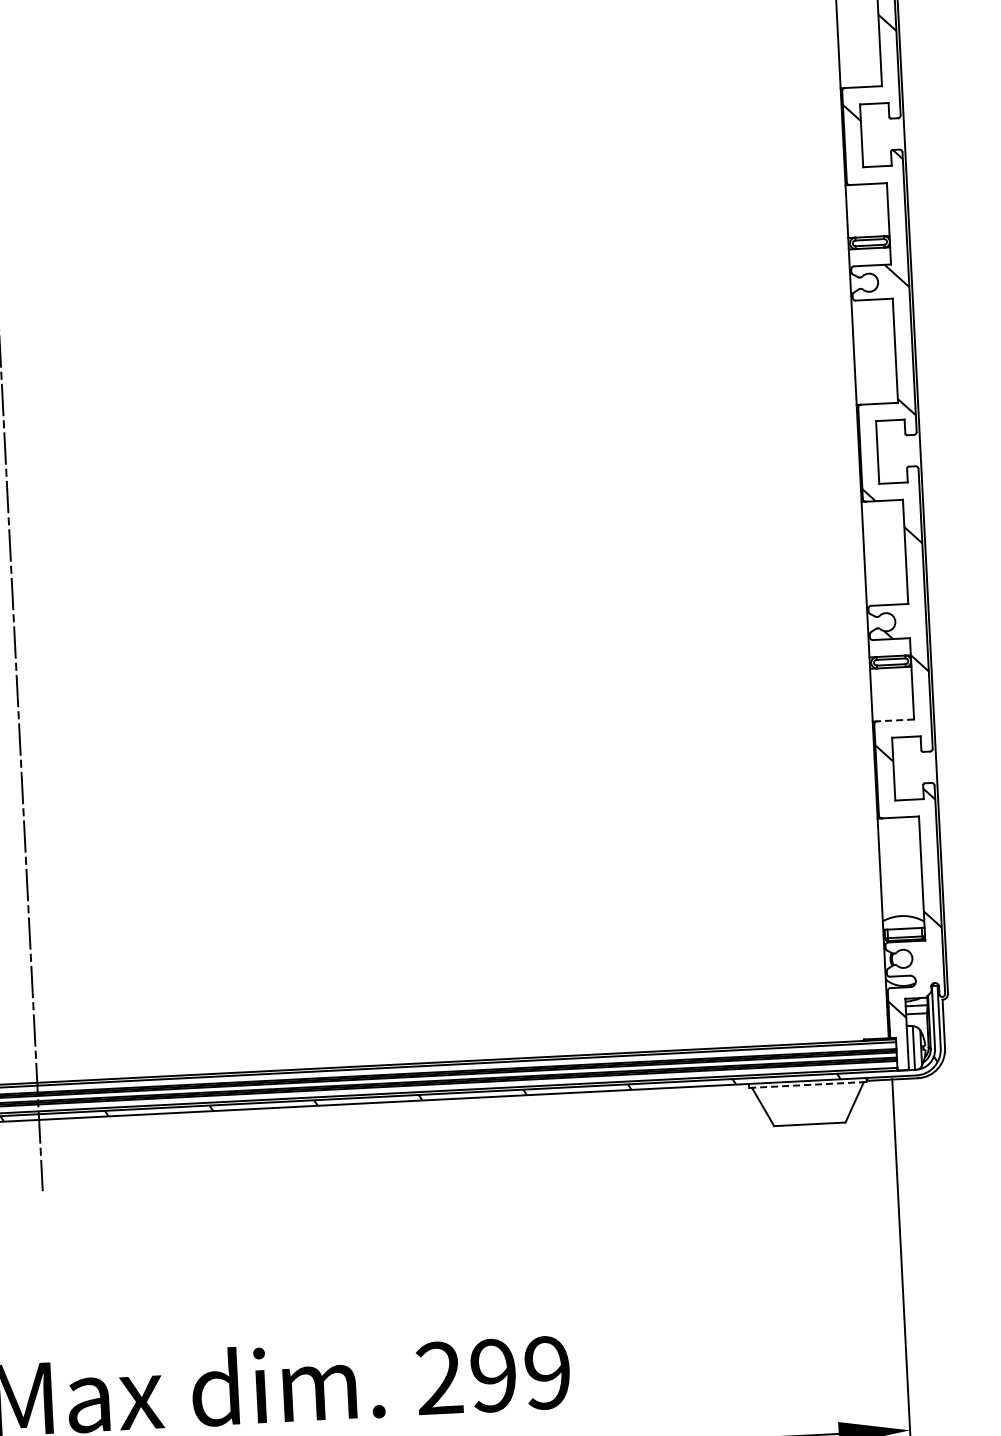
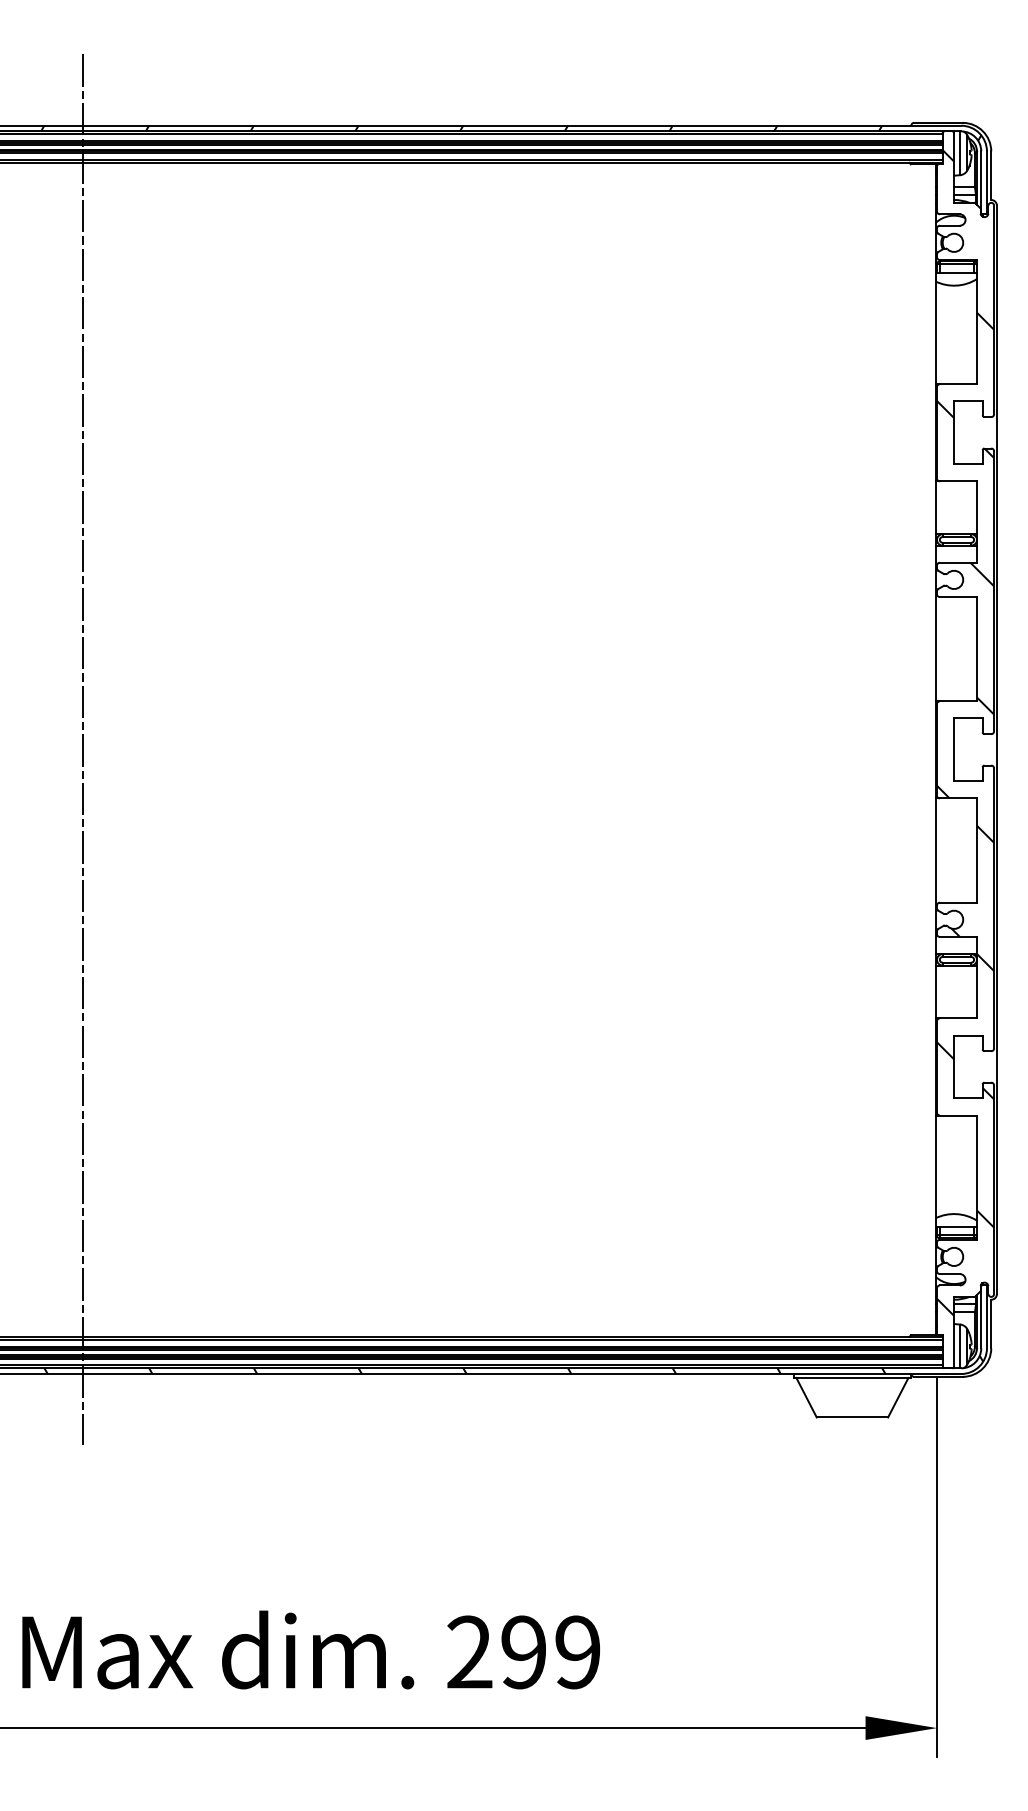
line: (895, 720) -> (958, 1018), dashed -> solid
line: (807, 1085) -> (852, 1378), dashed -> solid

